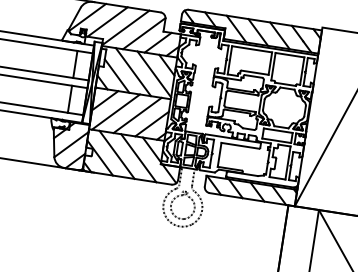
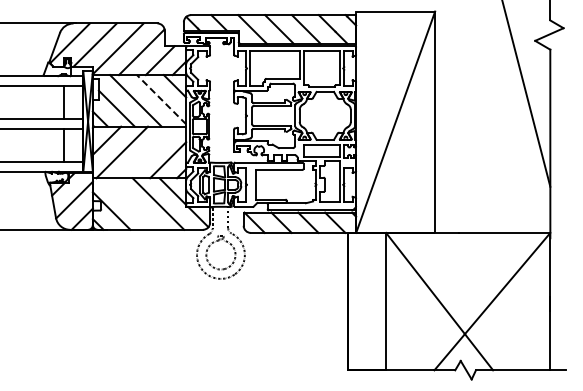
line: (154, 74) -> (161, 99), solid -> dashed
line: (137, 115) -> (148, 152), removed
line: (117, 154) -> (131, 203), removed

